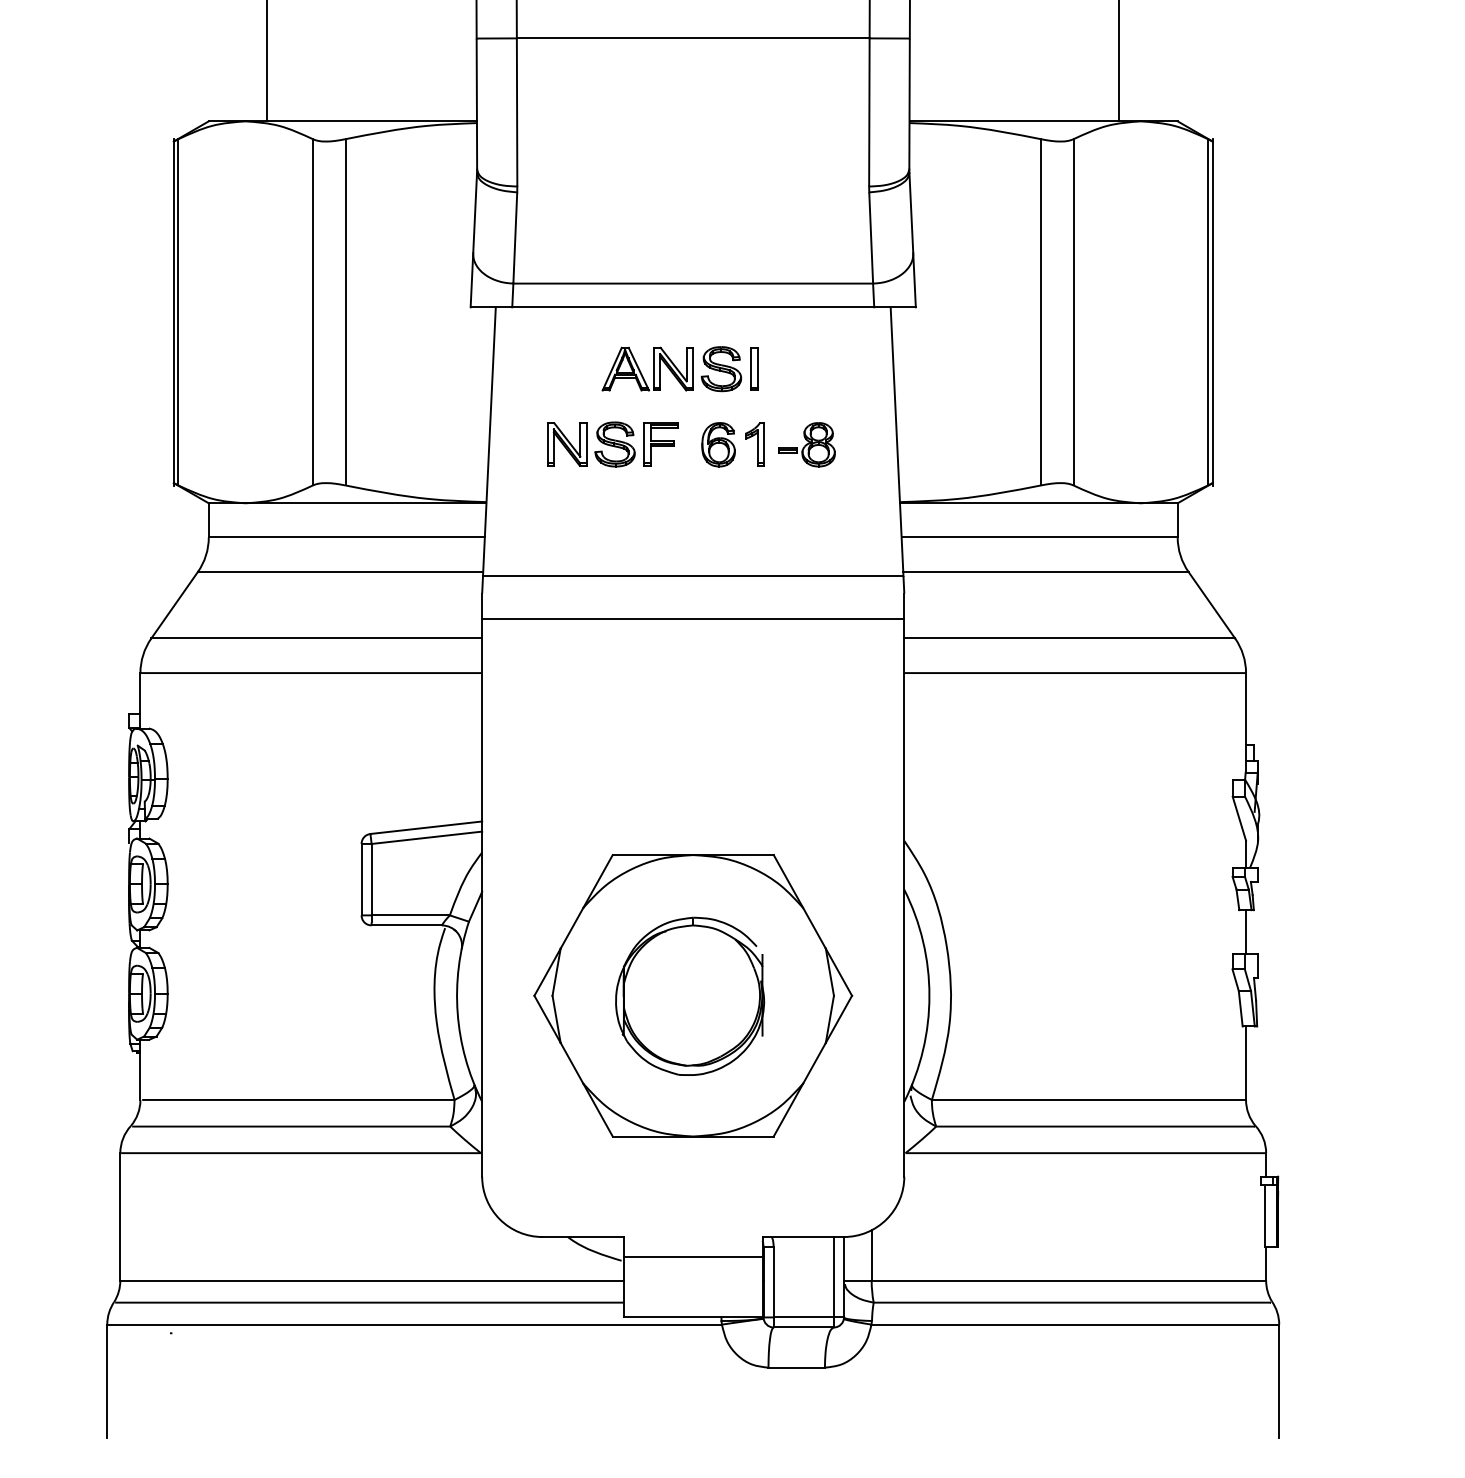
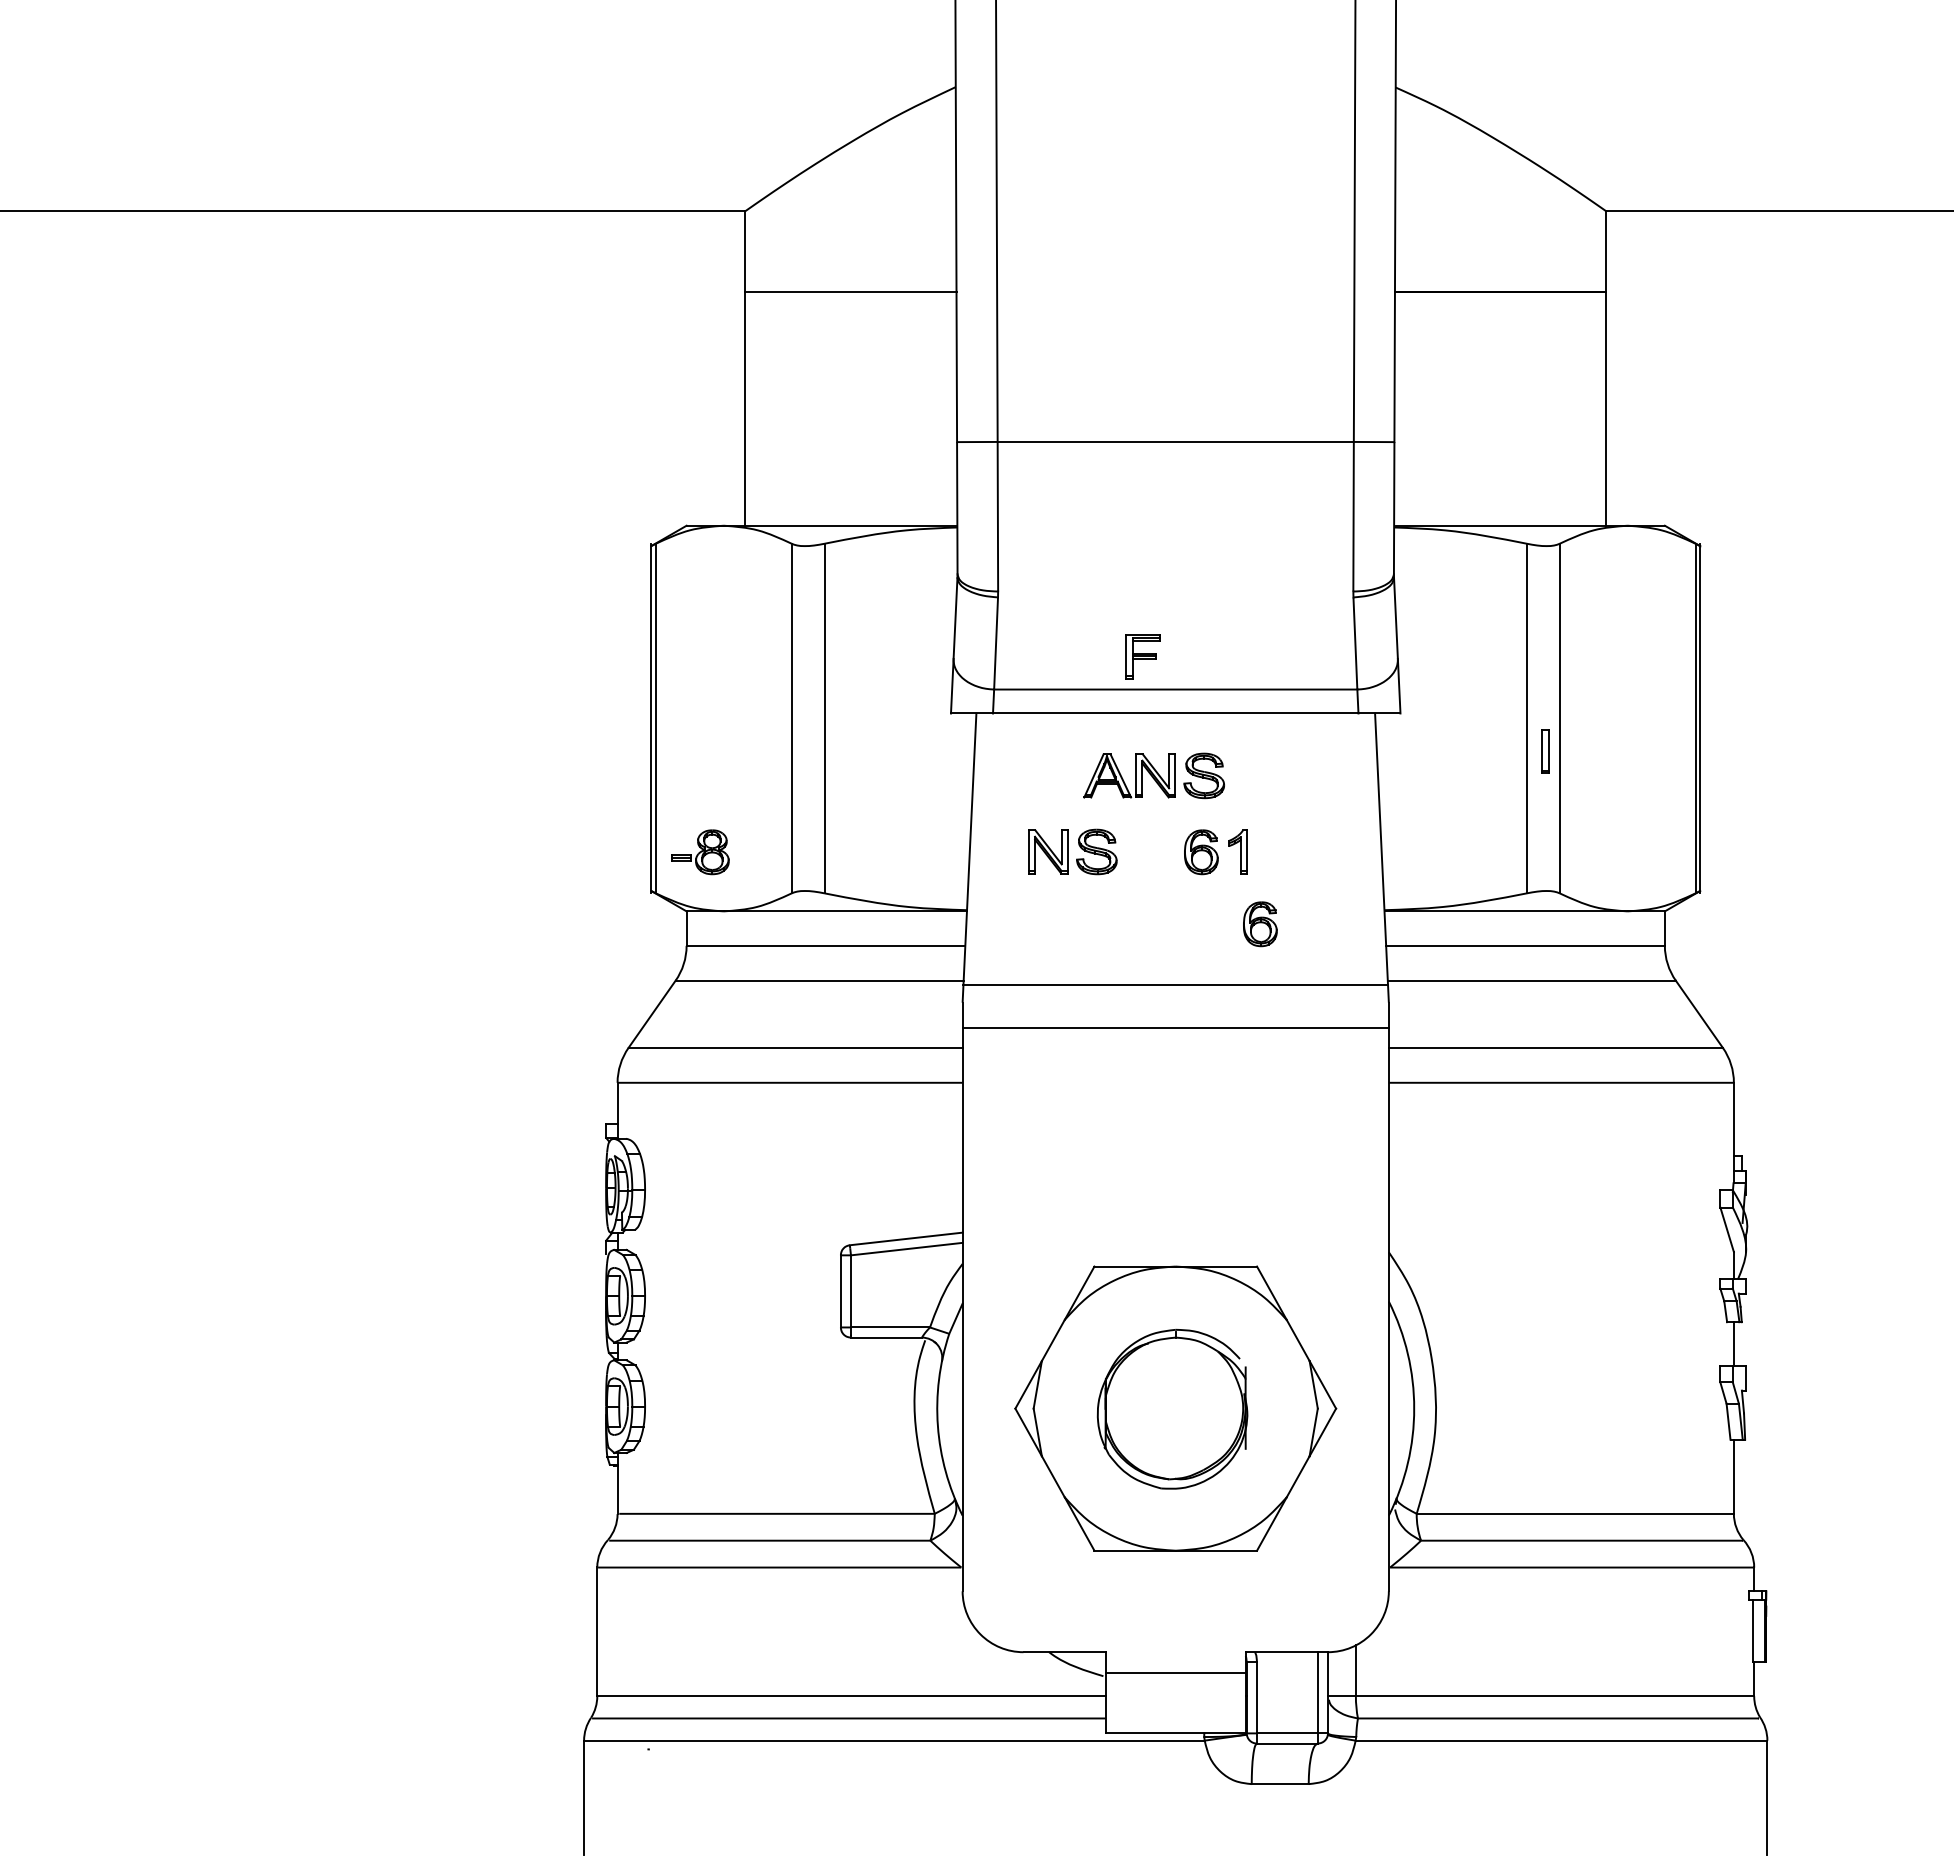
part: (754, 368) -> (1545, 751), moved
part: (660, 443) -> (1142, 656), moved
part: (806, 444) -> (700, 852), moved
part: (777, 516) -> (1260, 924), added

